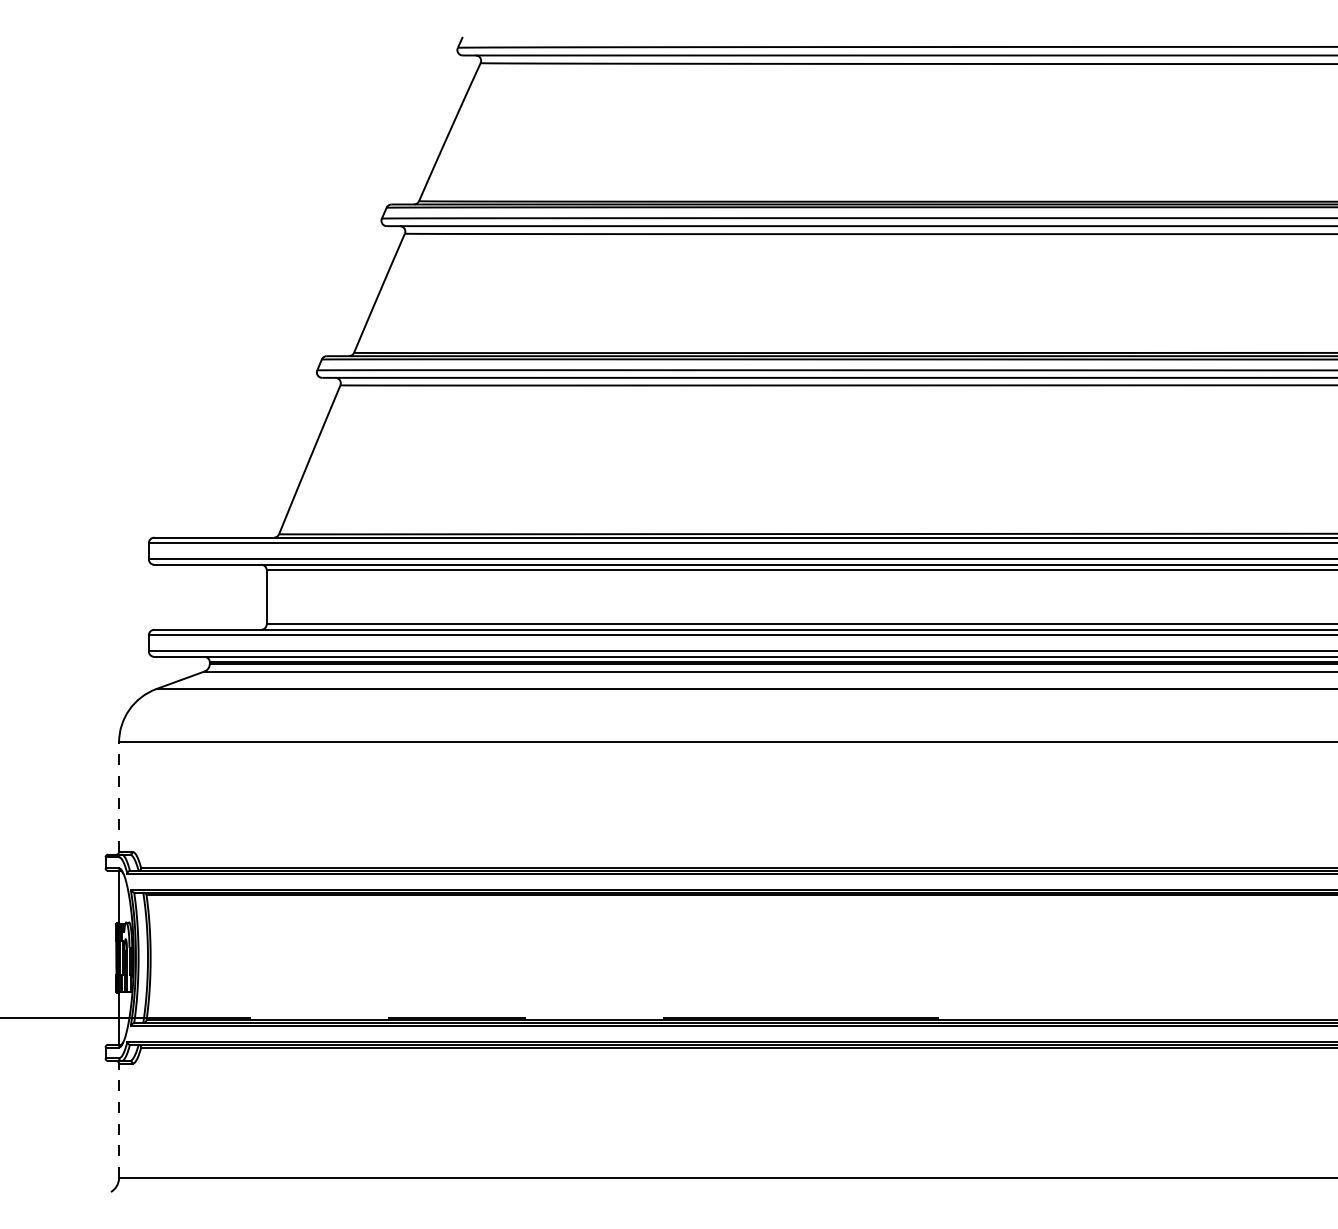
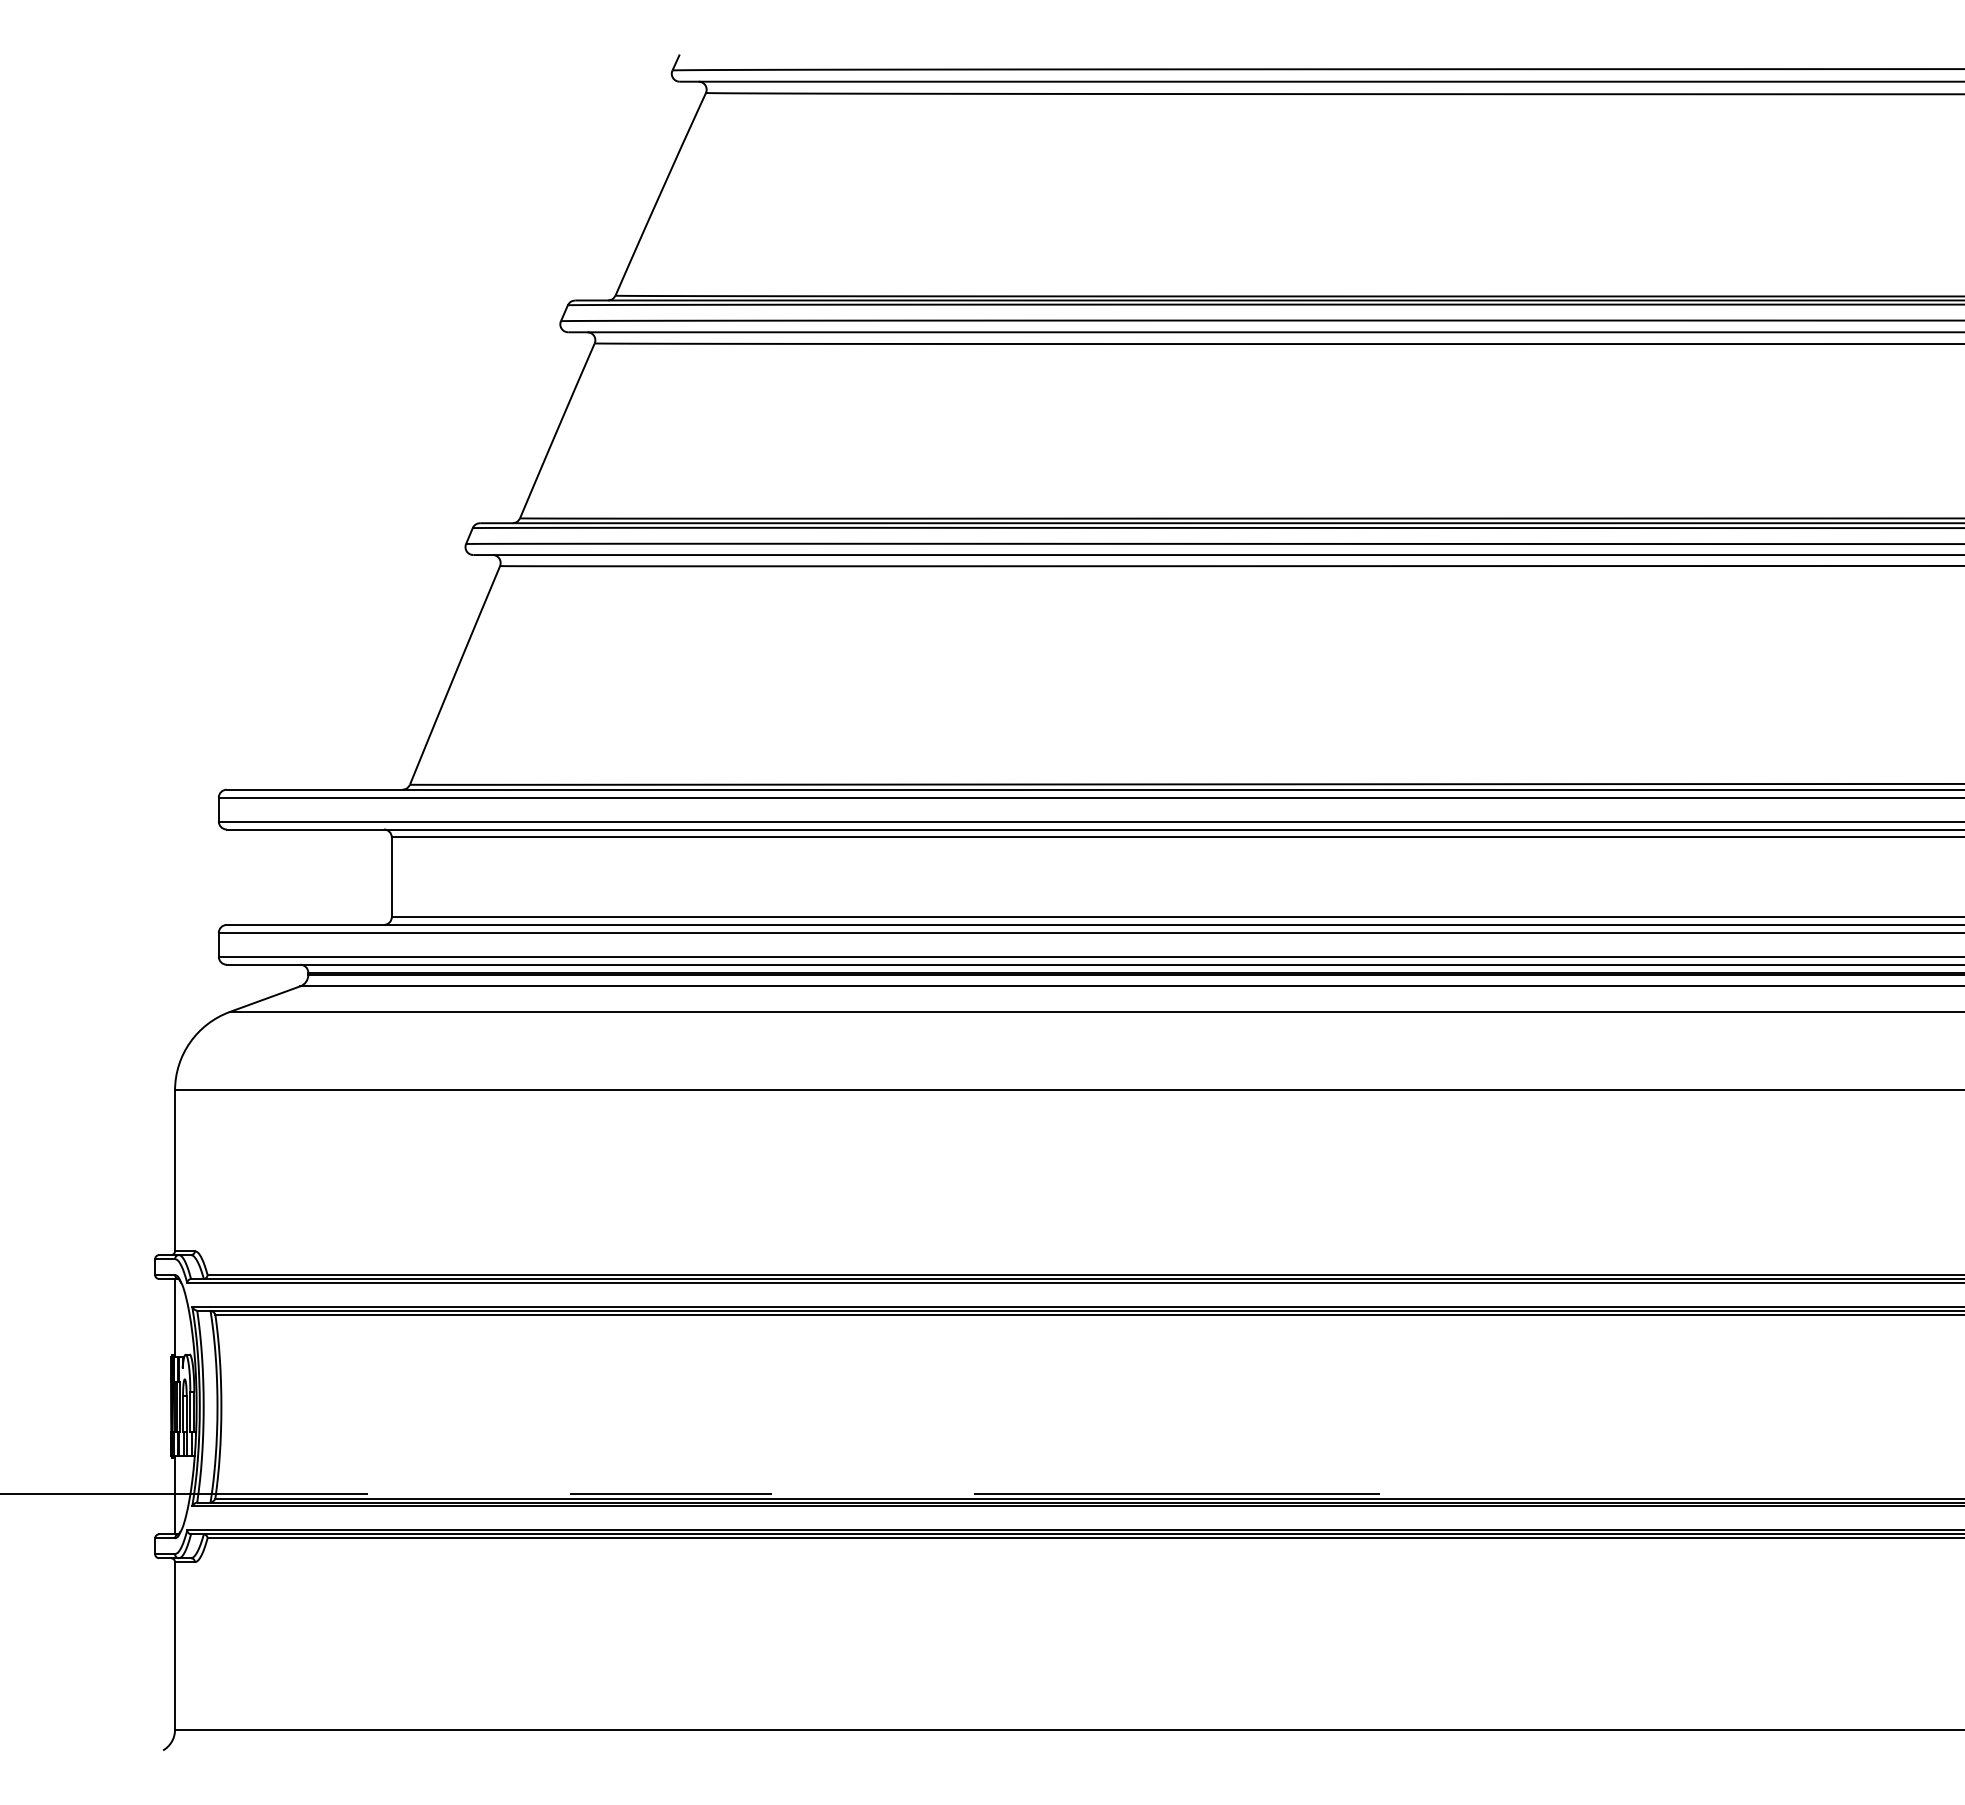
line: (119, 797) -> (175, 1171), dashed -> solid
line: (119, 1120) -> (175, 1645), dashed -> solid

